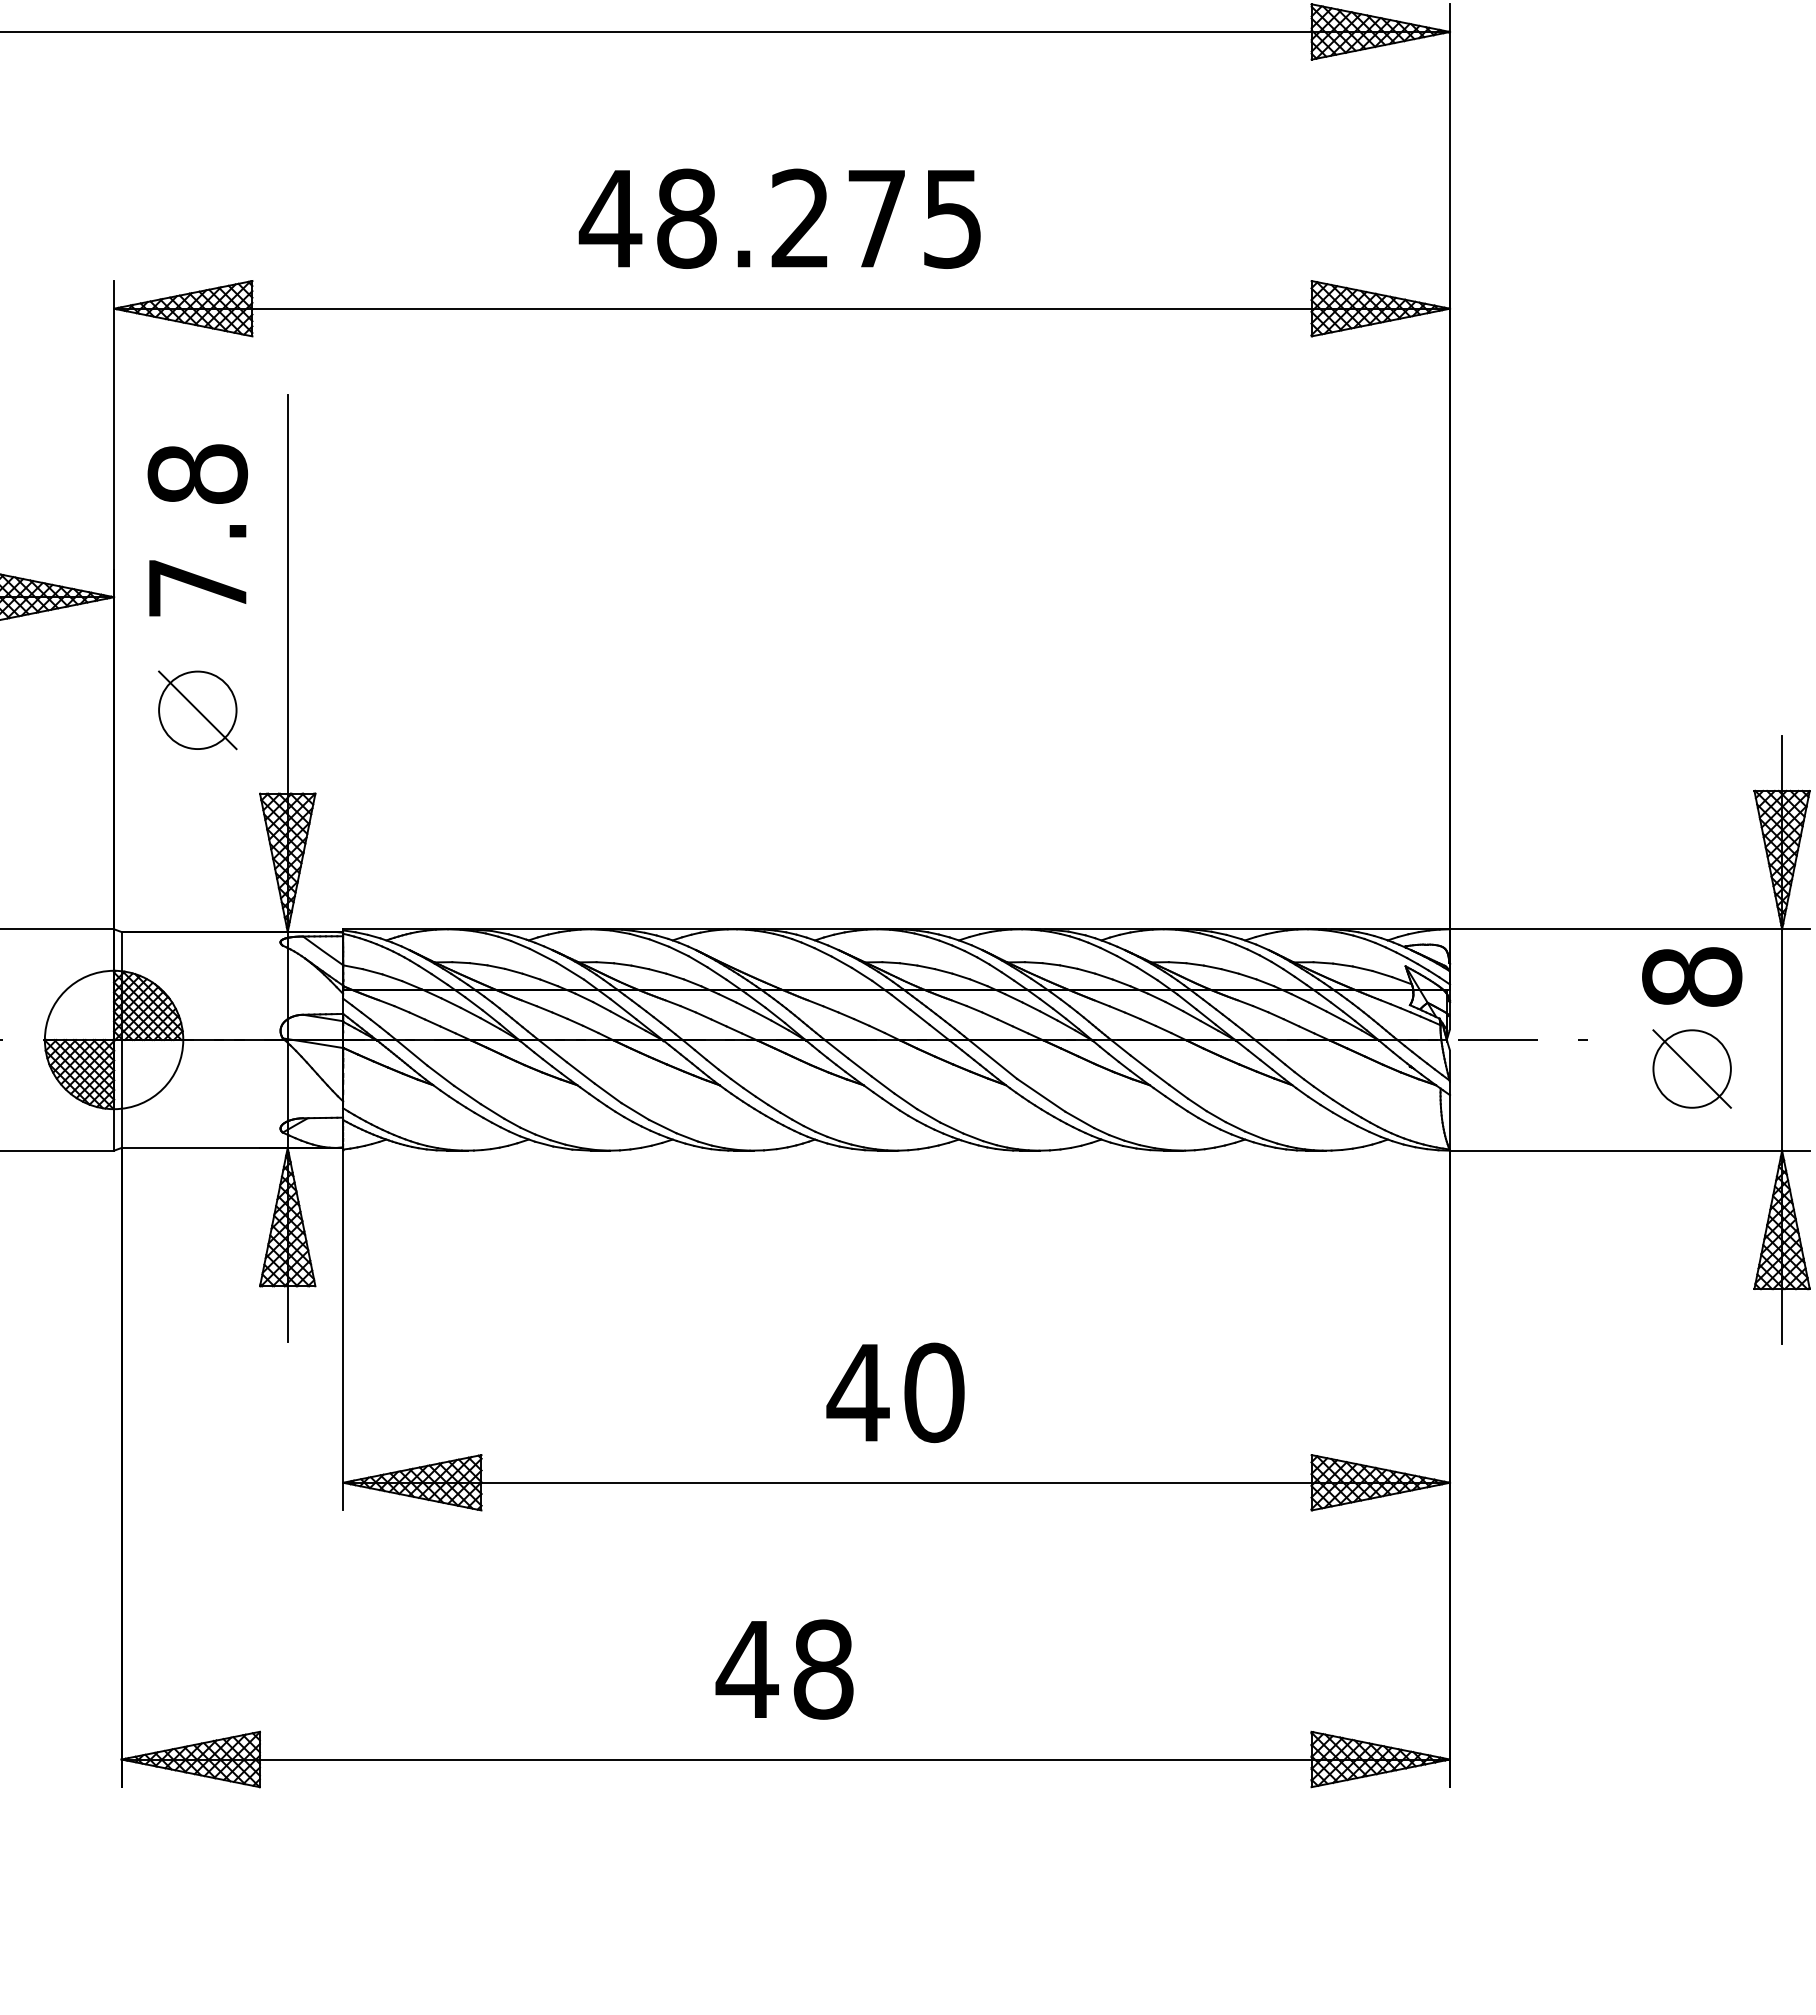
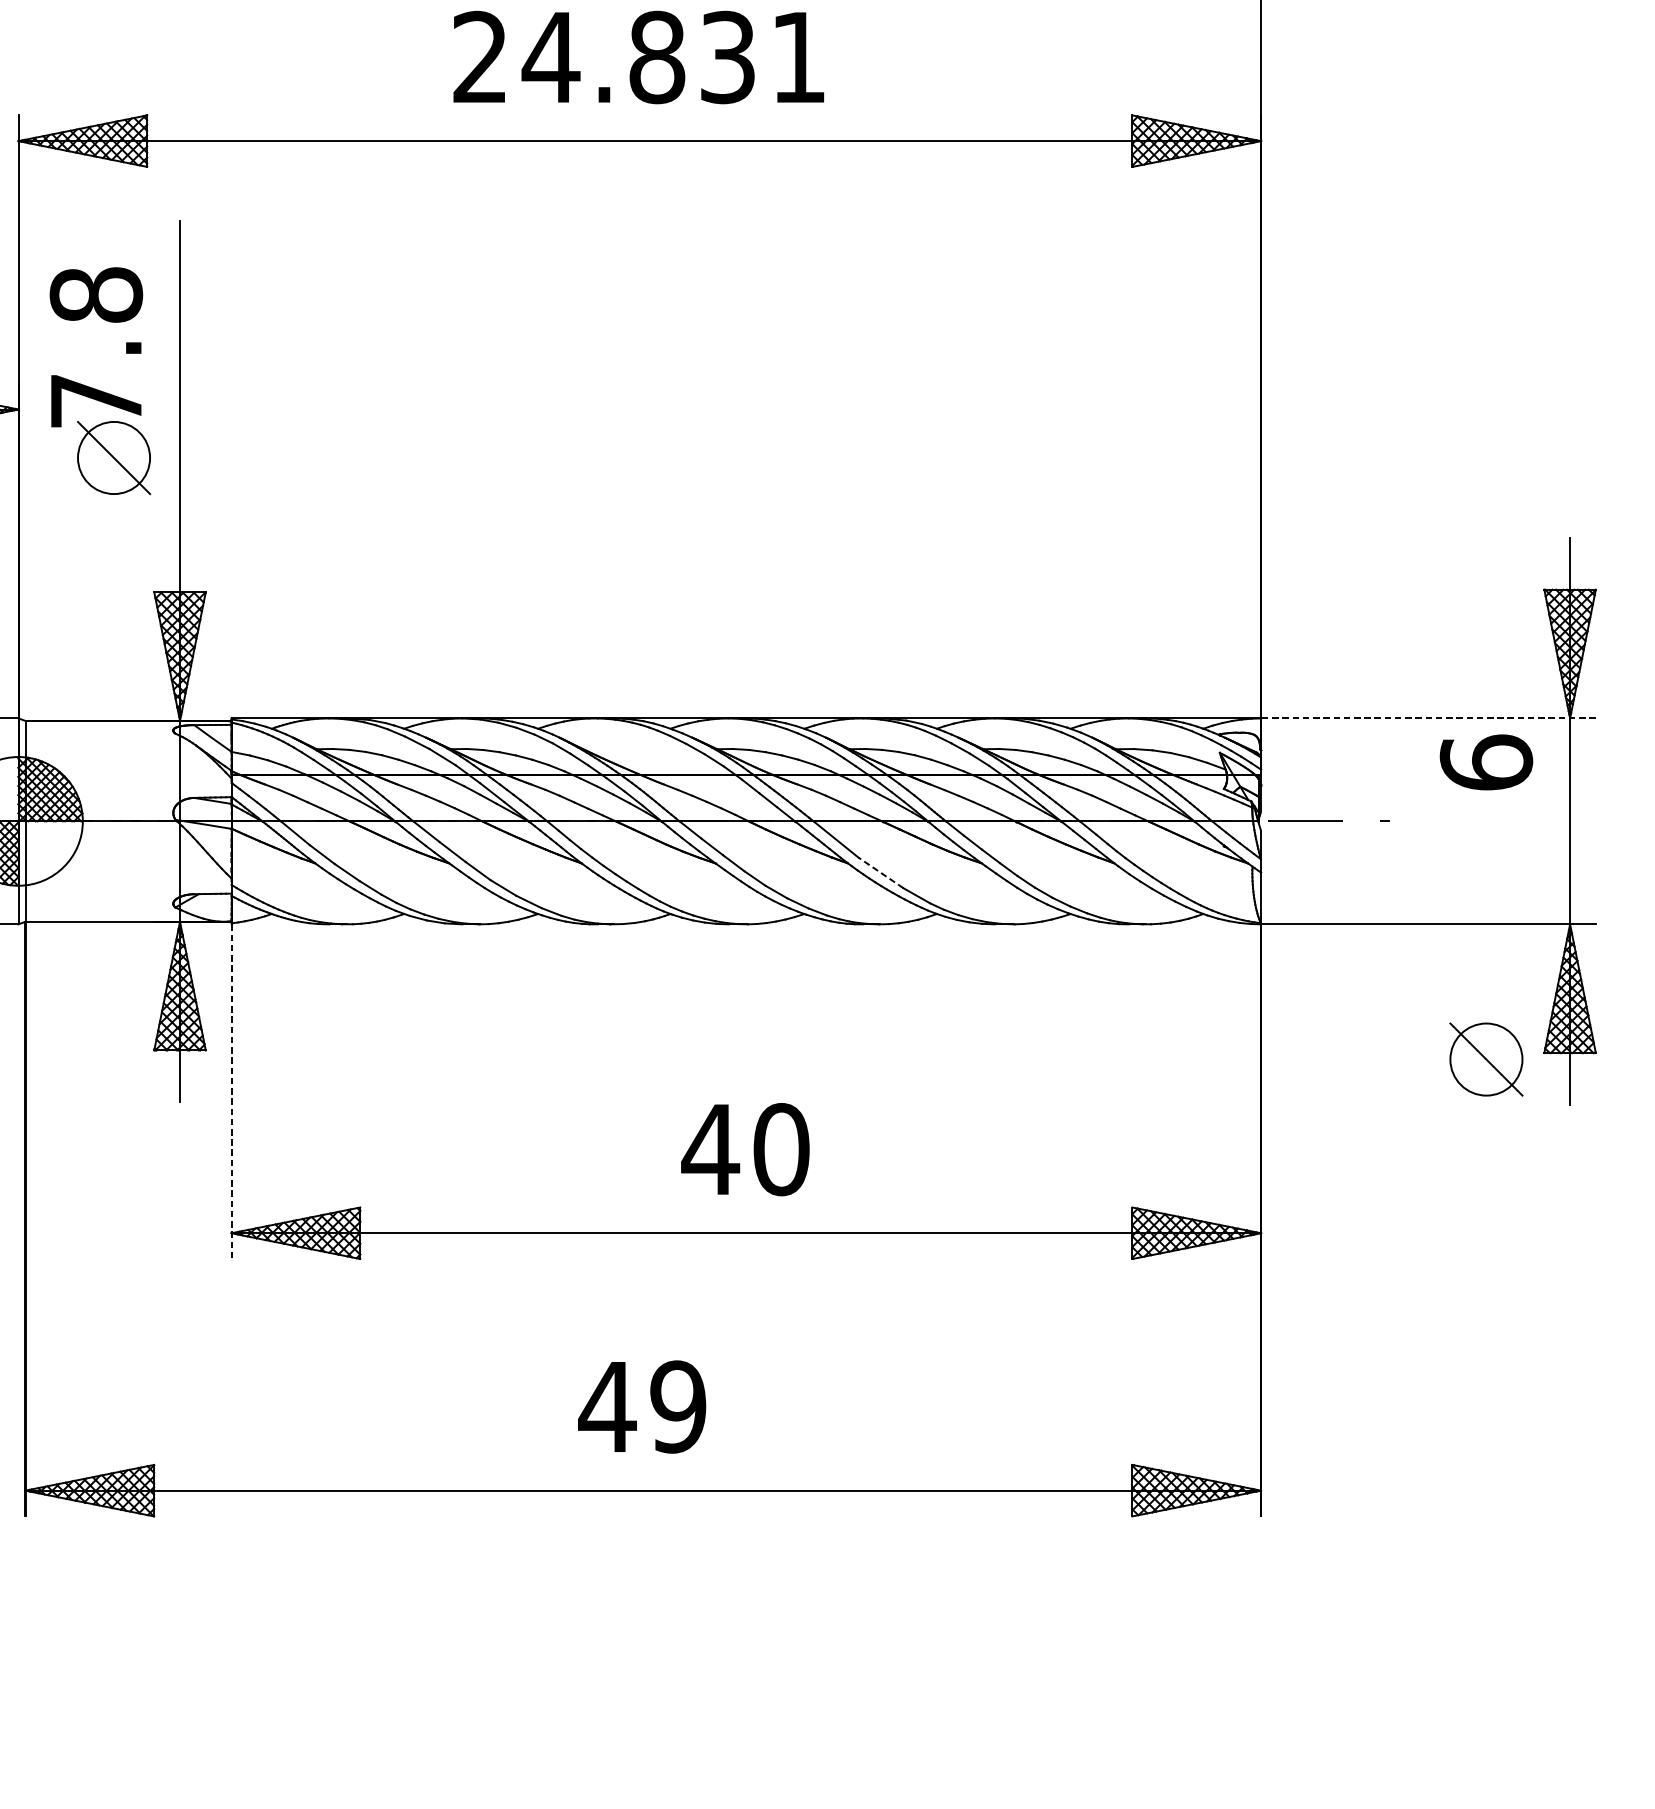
text: (779, 218) -> (637, 57), 48.275 -> 24.831
part: (197, 710) -> (113, 458), moved
line: (1629, 929) -> (1428, 718), solid -> dashed
text: (1692, 976) -> (1486, 762), 8 -> 6
part: (1691, 1068) -> (1485, 1059), moved
line: (1040, 1095) -> (880, 873), solid -> dashed
line: (343, 1330) -> (231, 1091), solid -> dashed
text: (823, 1669) -> (678, 1406), 48 -> 49

